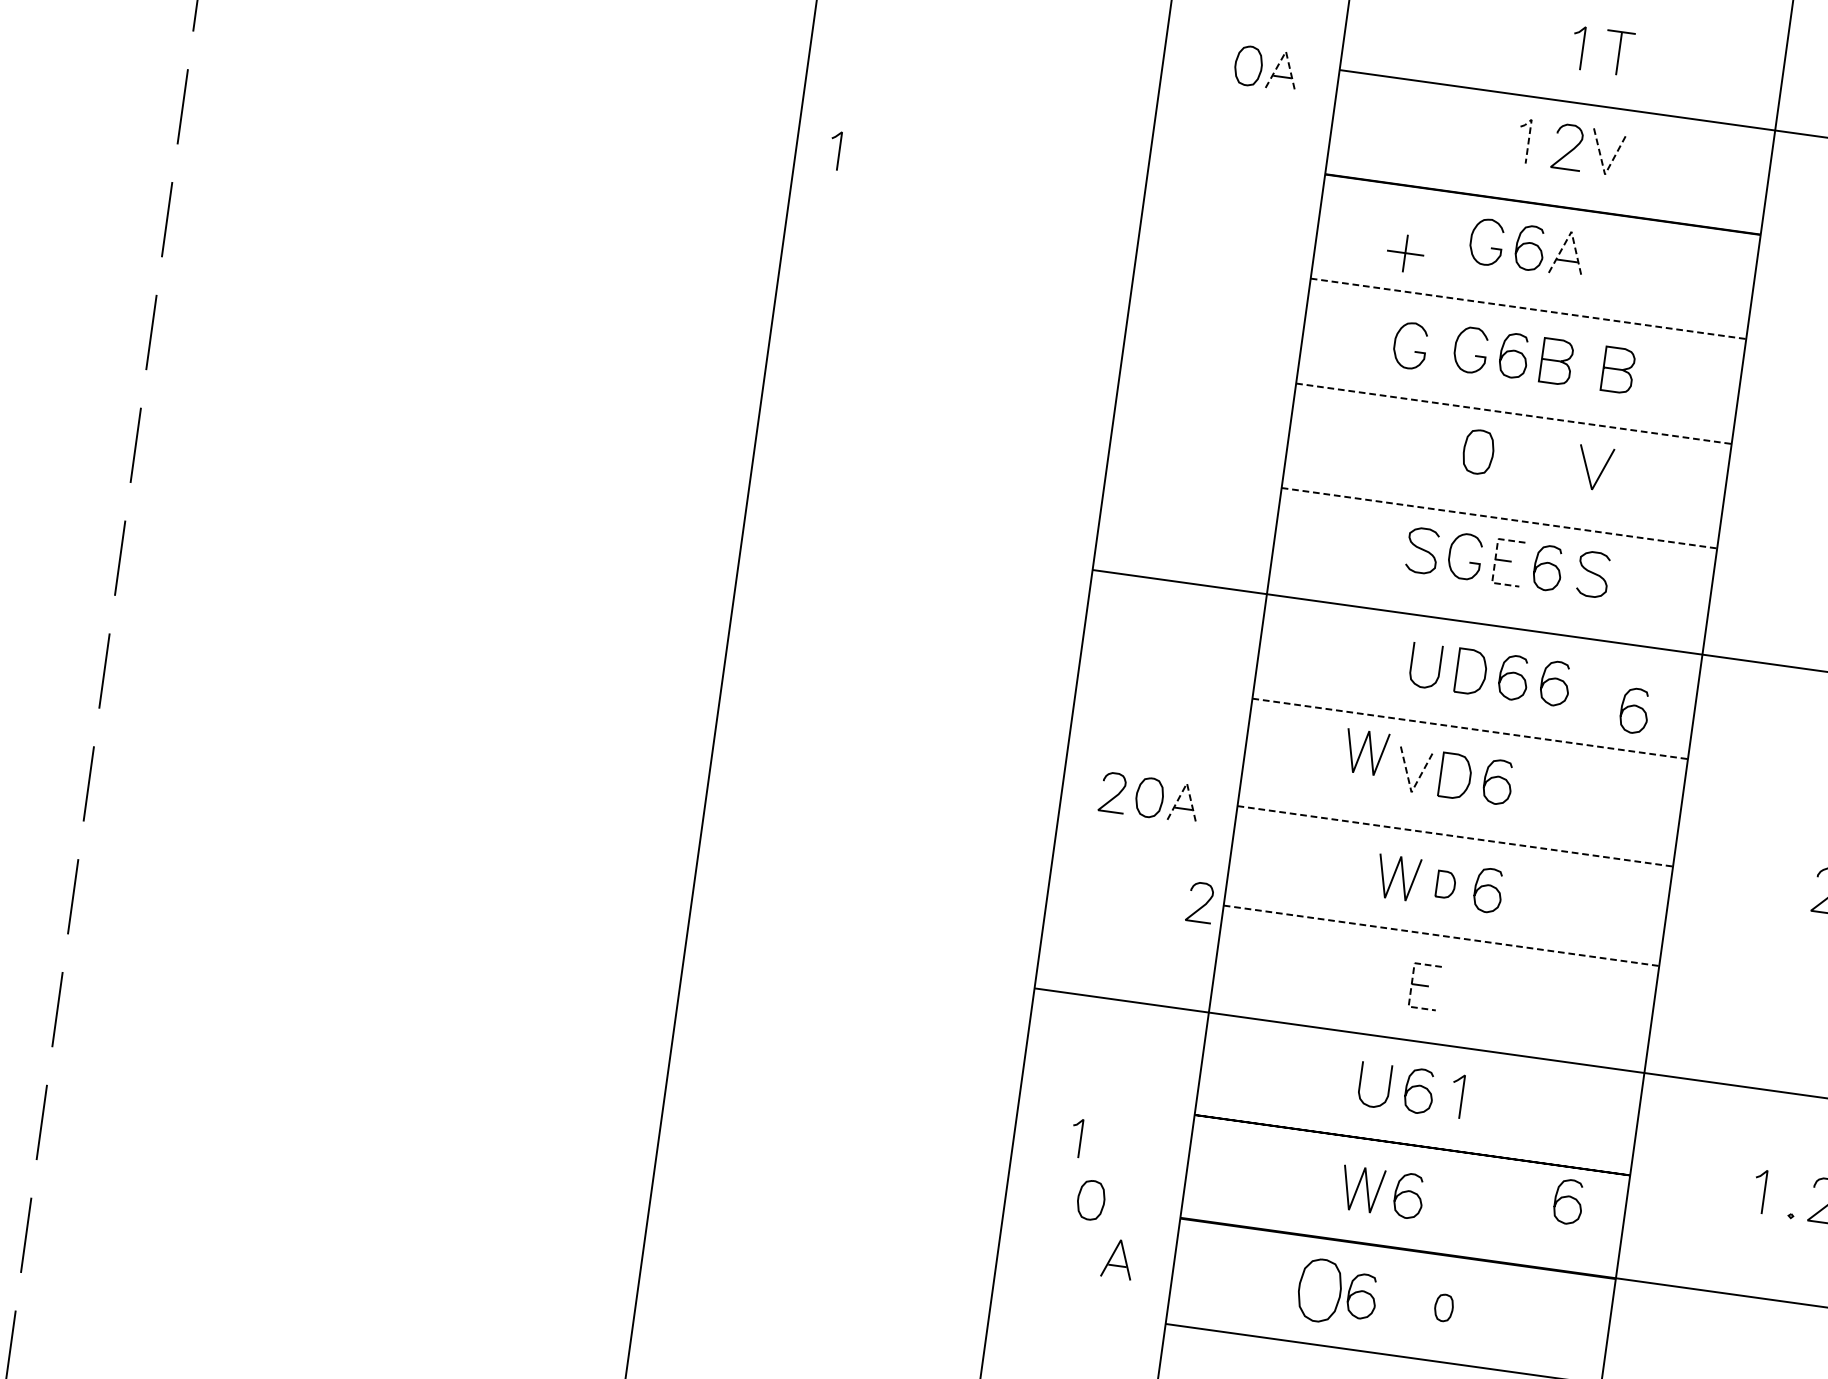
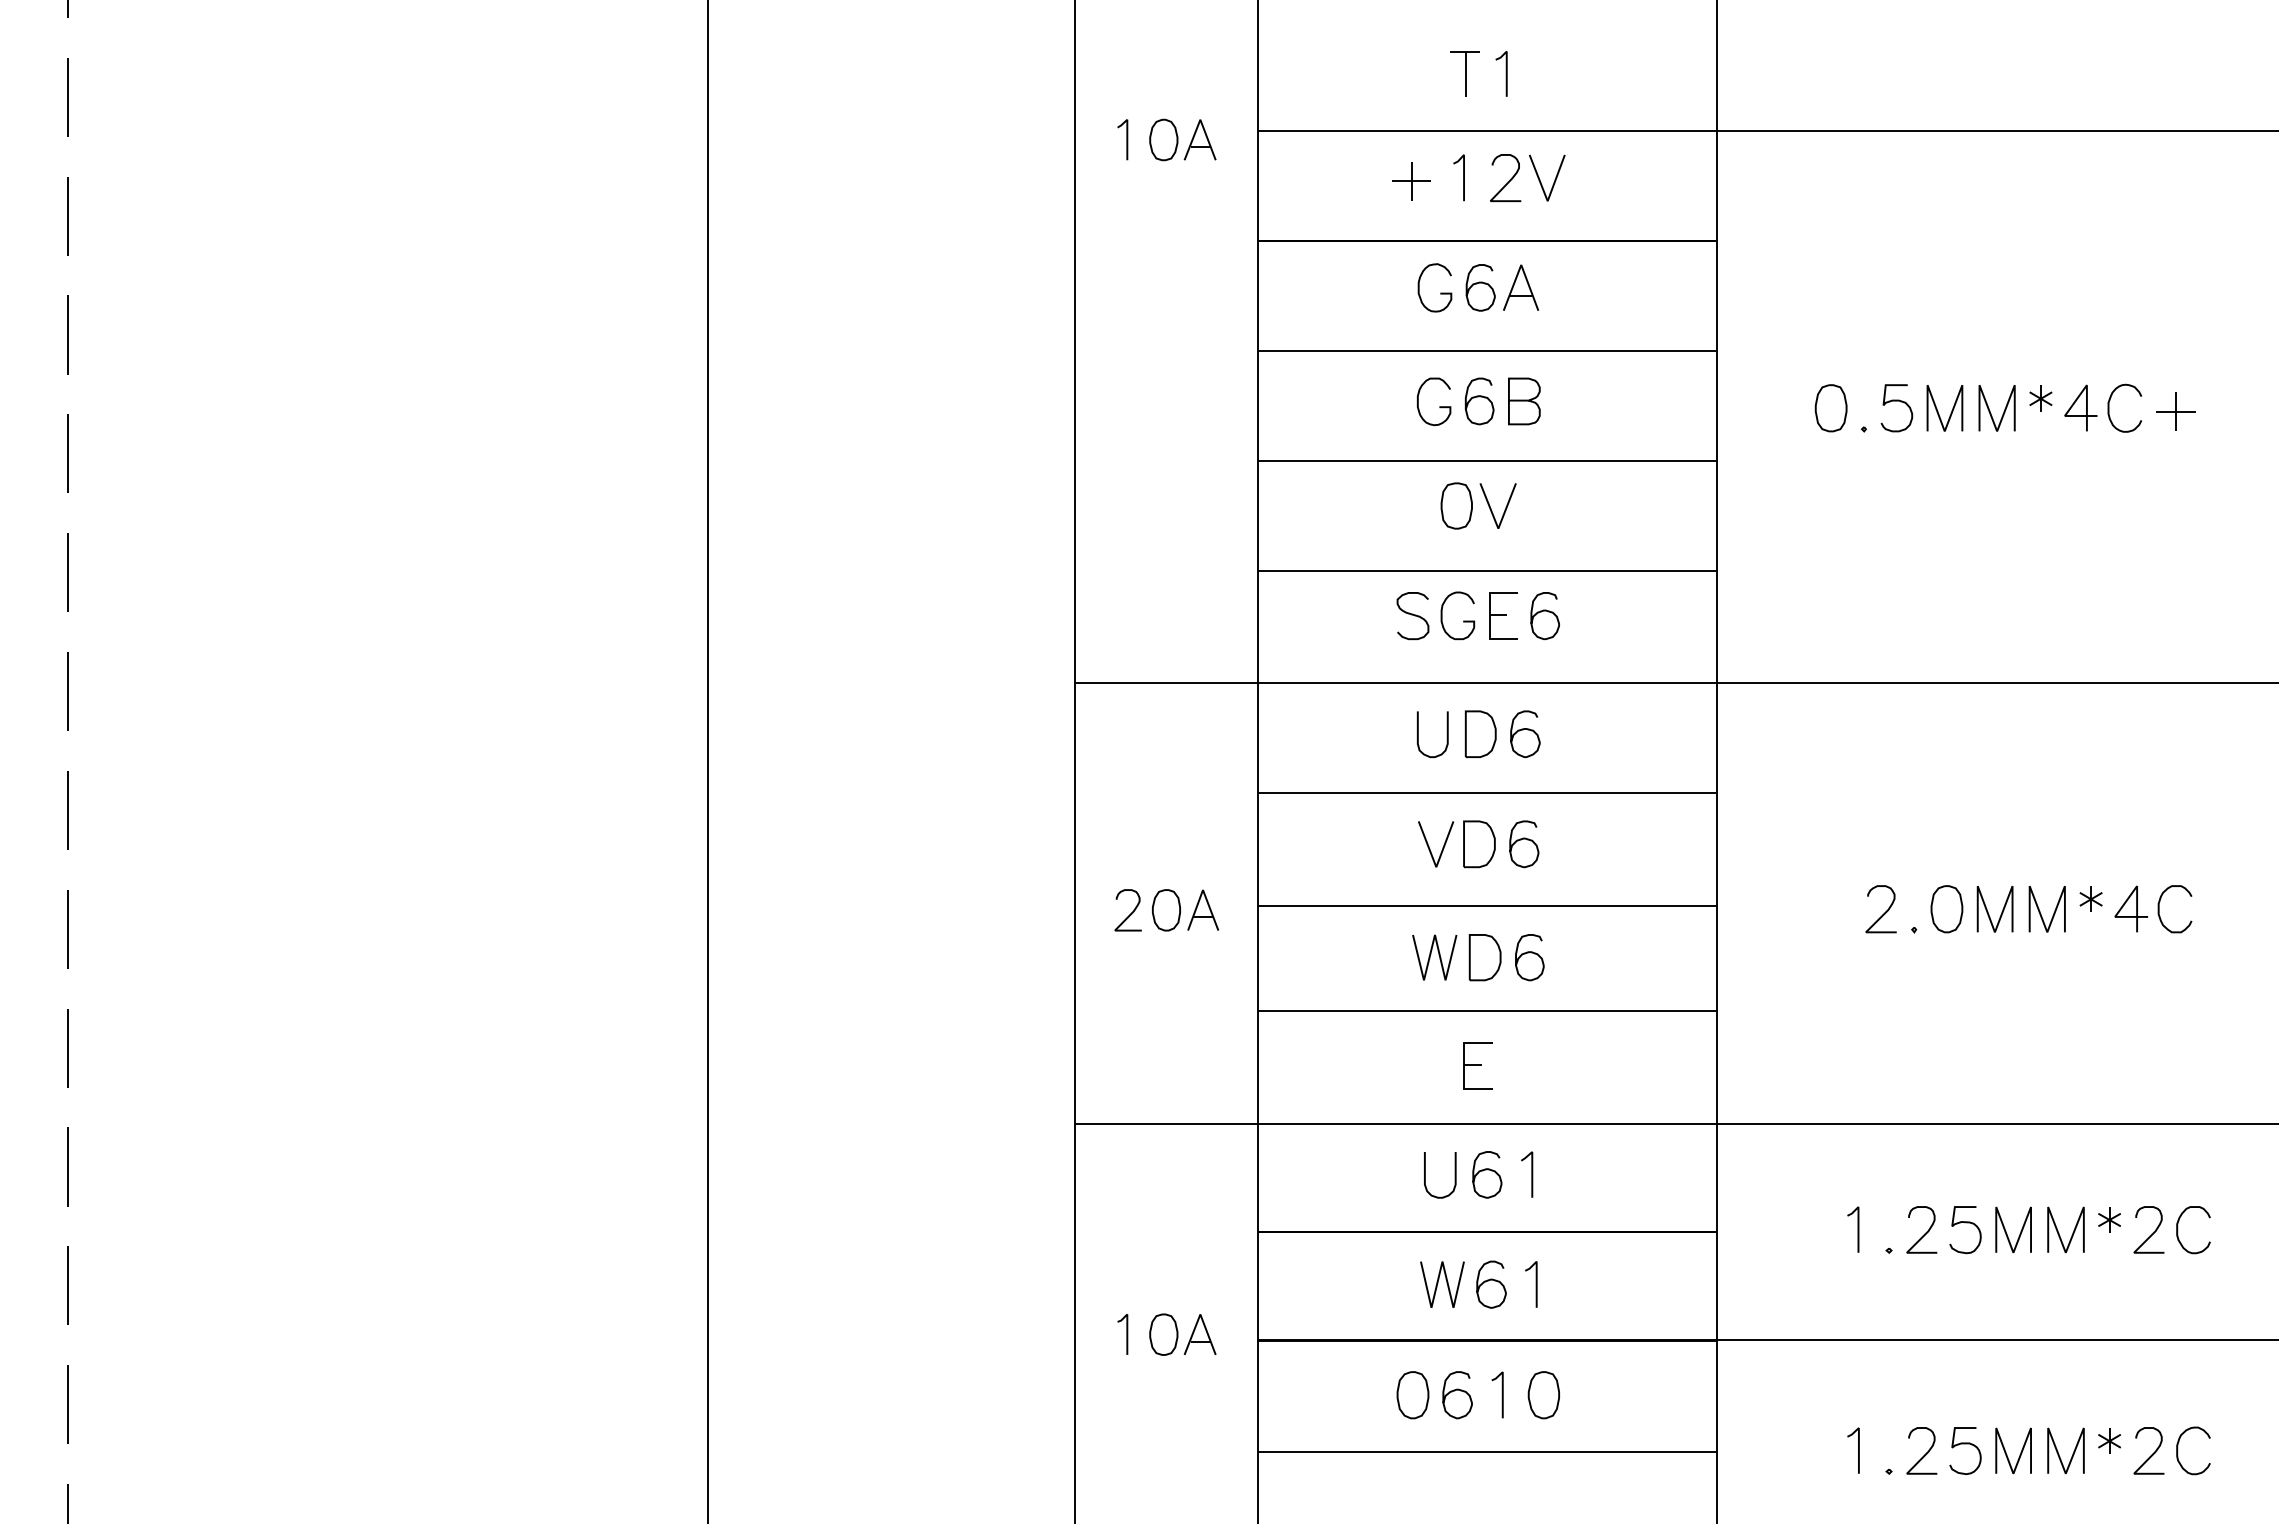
line: (1286, 51) -> (1200, 119), dashed -> solid
part: (1617, 52) -> (1464, 73), moved
line: (1530, 133) -> (1464, 169), dashed -> solid
line: (838, 150) -> (1126, 139), moved
line: (1604, 174) -> (1547, 201), dashed -> solid
line: (1571, 232) -> (1521, 265), dashed -> solid
part: (1405, 253) -> (1411, 181), moved
line: (1529, 308) -> (1488, 350), dashed -> solid
curve: (1414, 350) -> (1376, 410), removed
curve: (1618, 370) -> (1589, 401), removed
line: (1514, 413) -> (1488, 461), dashed -> solid
line: (1588, 469) -> (1491, 508), moved
line: (1500, 518) -> (1488, 571), dashed -> solid
line: (1495, 561) -> (1489, 616), dashed -> solid
curve: (1592, 573) -> (1592, 615), removed
curve: (1554, 679) -> (1567, 730), removed
curve: (1634, 706) -> (1654, 746), removed
line: (1470, 729) -> (1488, 793), dashed -> solid
line: (1362, 751) -> (1379, 832), removed
line: (1187, 783) -> (1203, 890), dashed -> solid
line: (1411, 792) -> (1436, 867), dashed -> solid
line: (1455, 836) -> (1488, 906), dashed -> solid
part: (1445, 884) -> (1484, 957), size x1.67
curve: (1202, 905) -> (1236, 1014), removed
line: (1442, 936) -> (1488, 1011), dashed -> solid
line: (1412, 985) -> (1464, 1066), dashed -> solid
line: (1080, 1138) -> (1126, 1334), moved
curve: (1569, 1197) -> (1657, 1263), removed
line: (1450, 1201) -> (1535, 1284), added
part: (1117, 1258) -> (1199, 1334), moved
part: (1319, 1290) -> (1412, 1395), size x0.71
line: (1403, 1301) -> (1501, 1394), added
part: (1443, 1308) -> (1543, 1395), size x1.67

